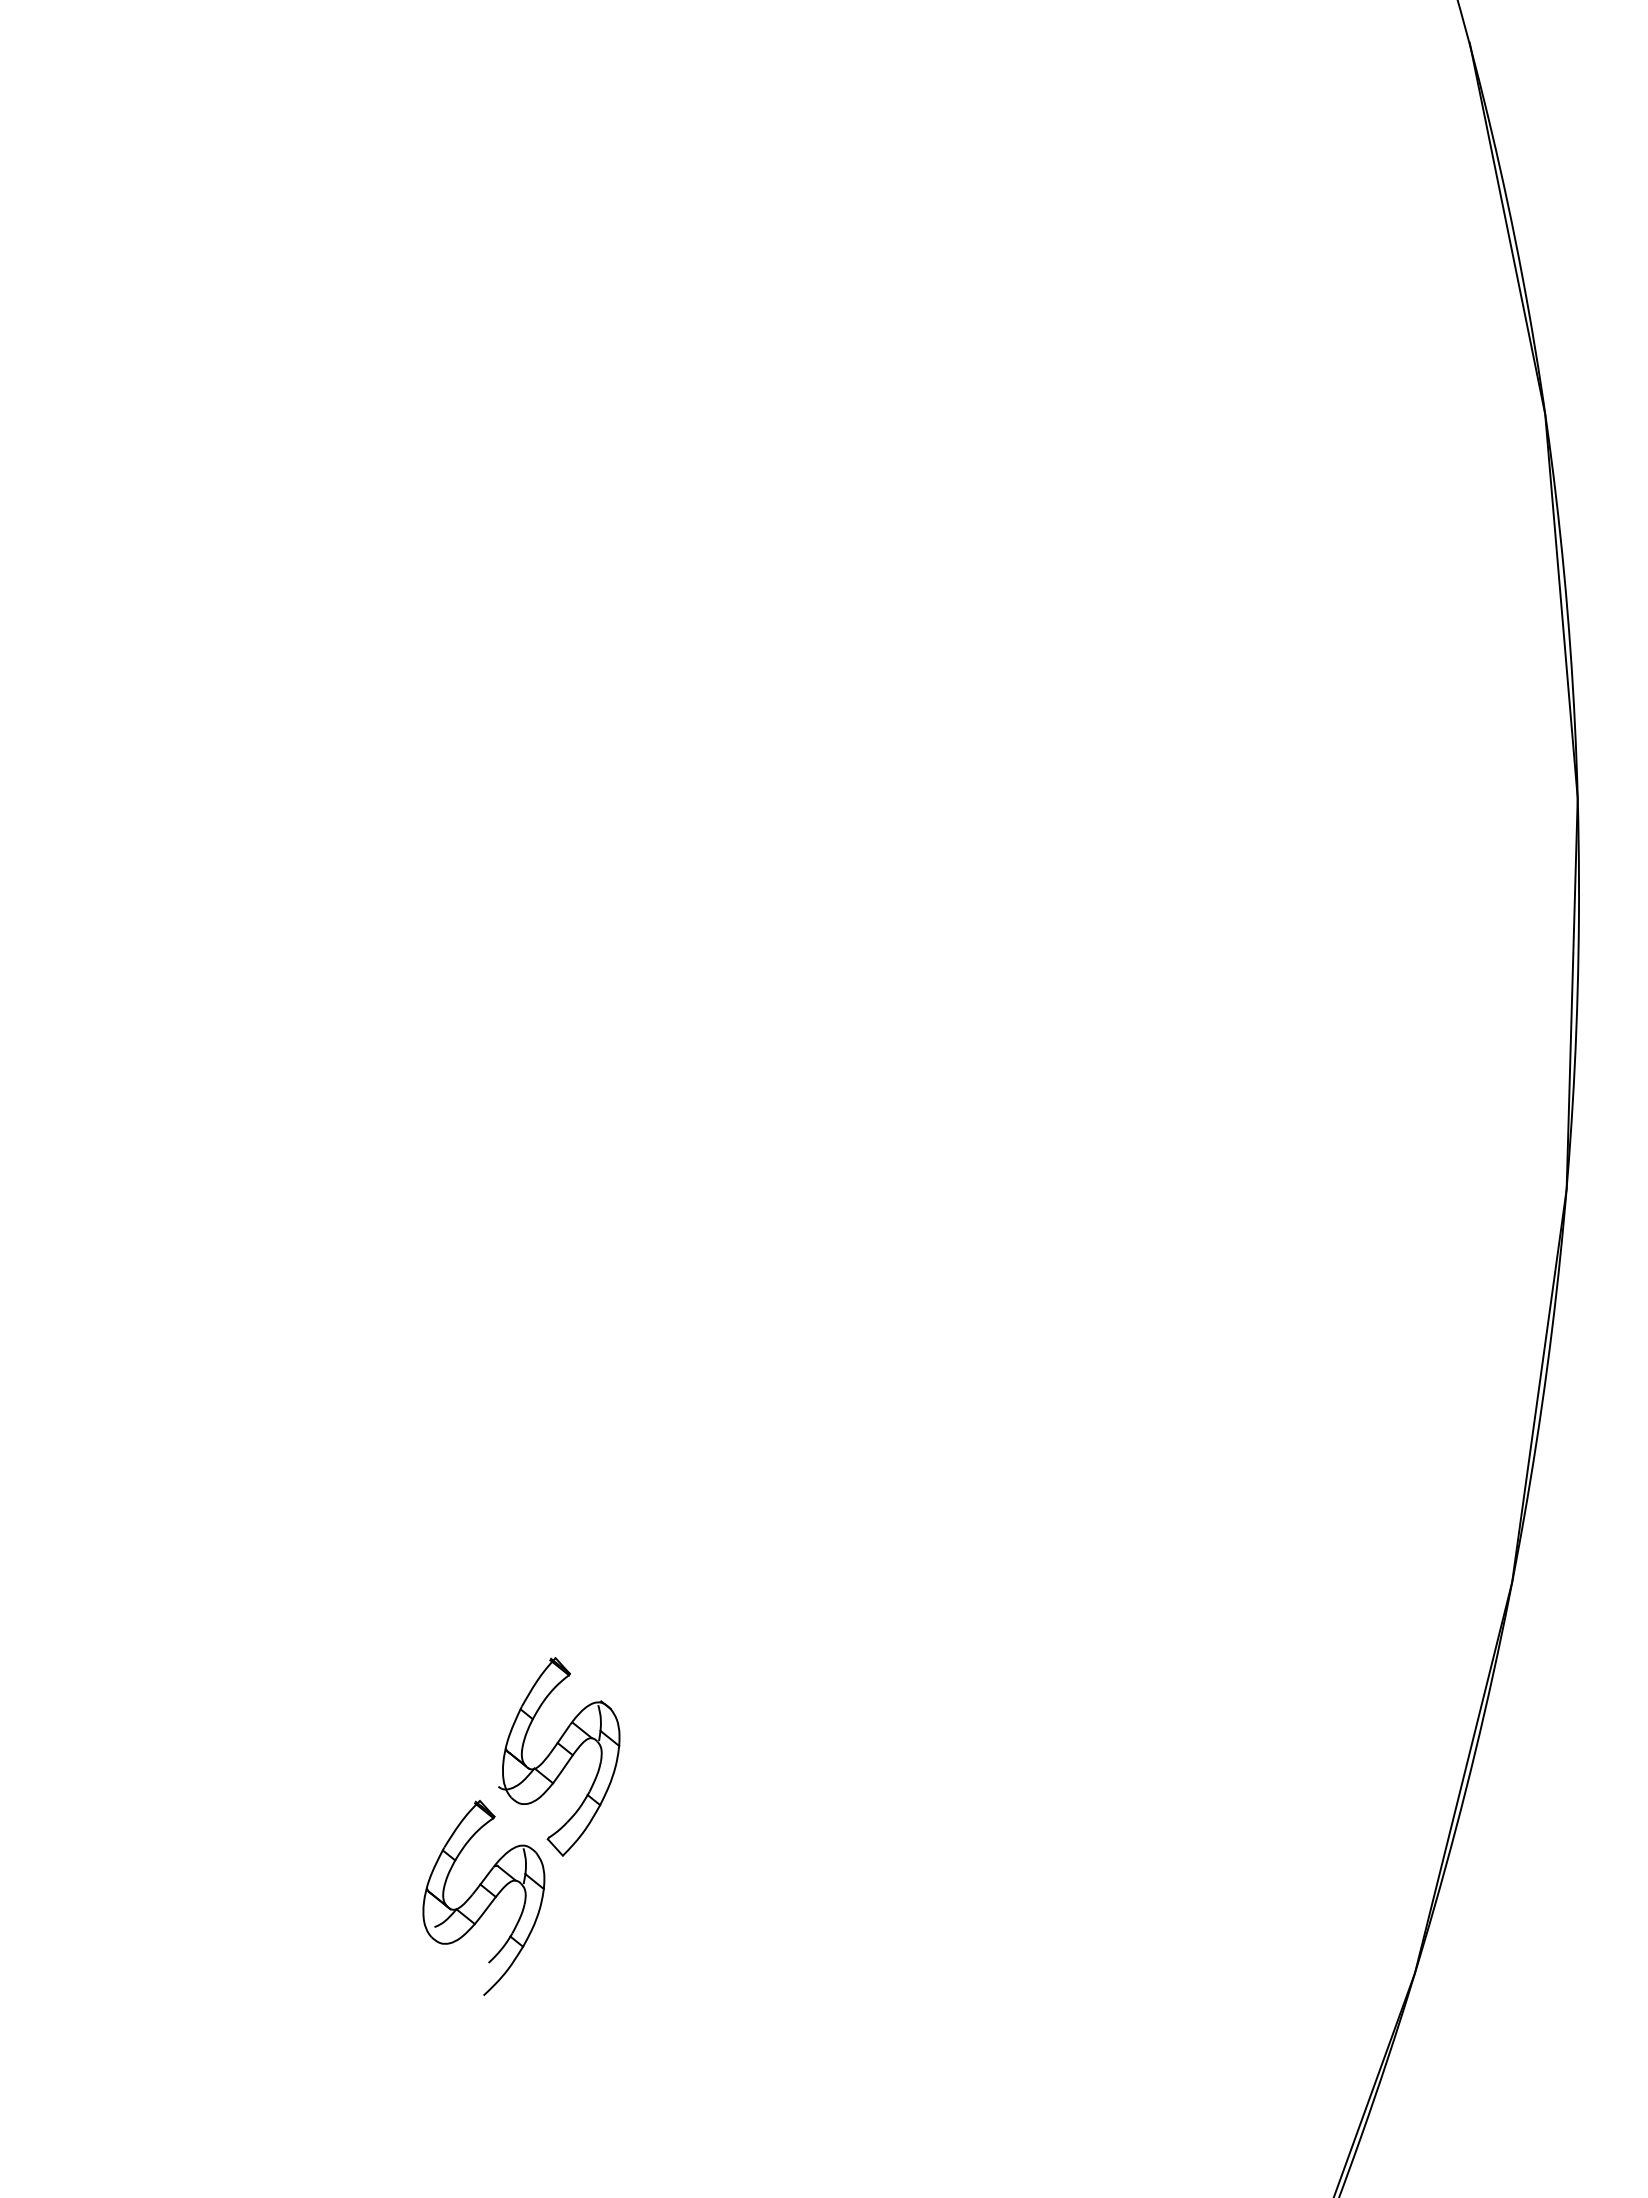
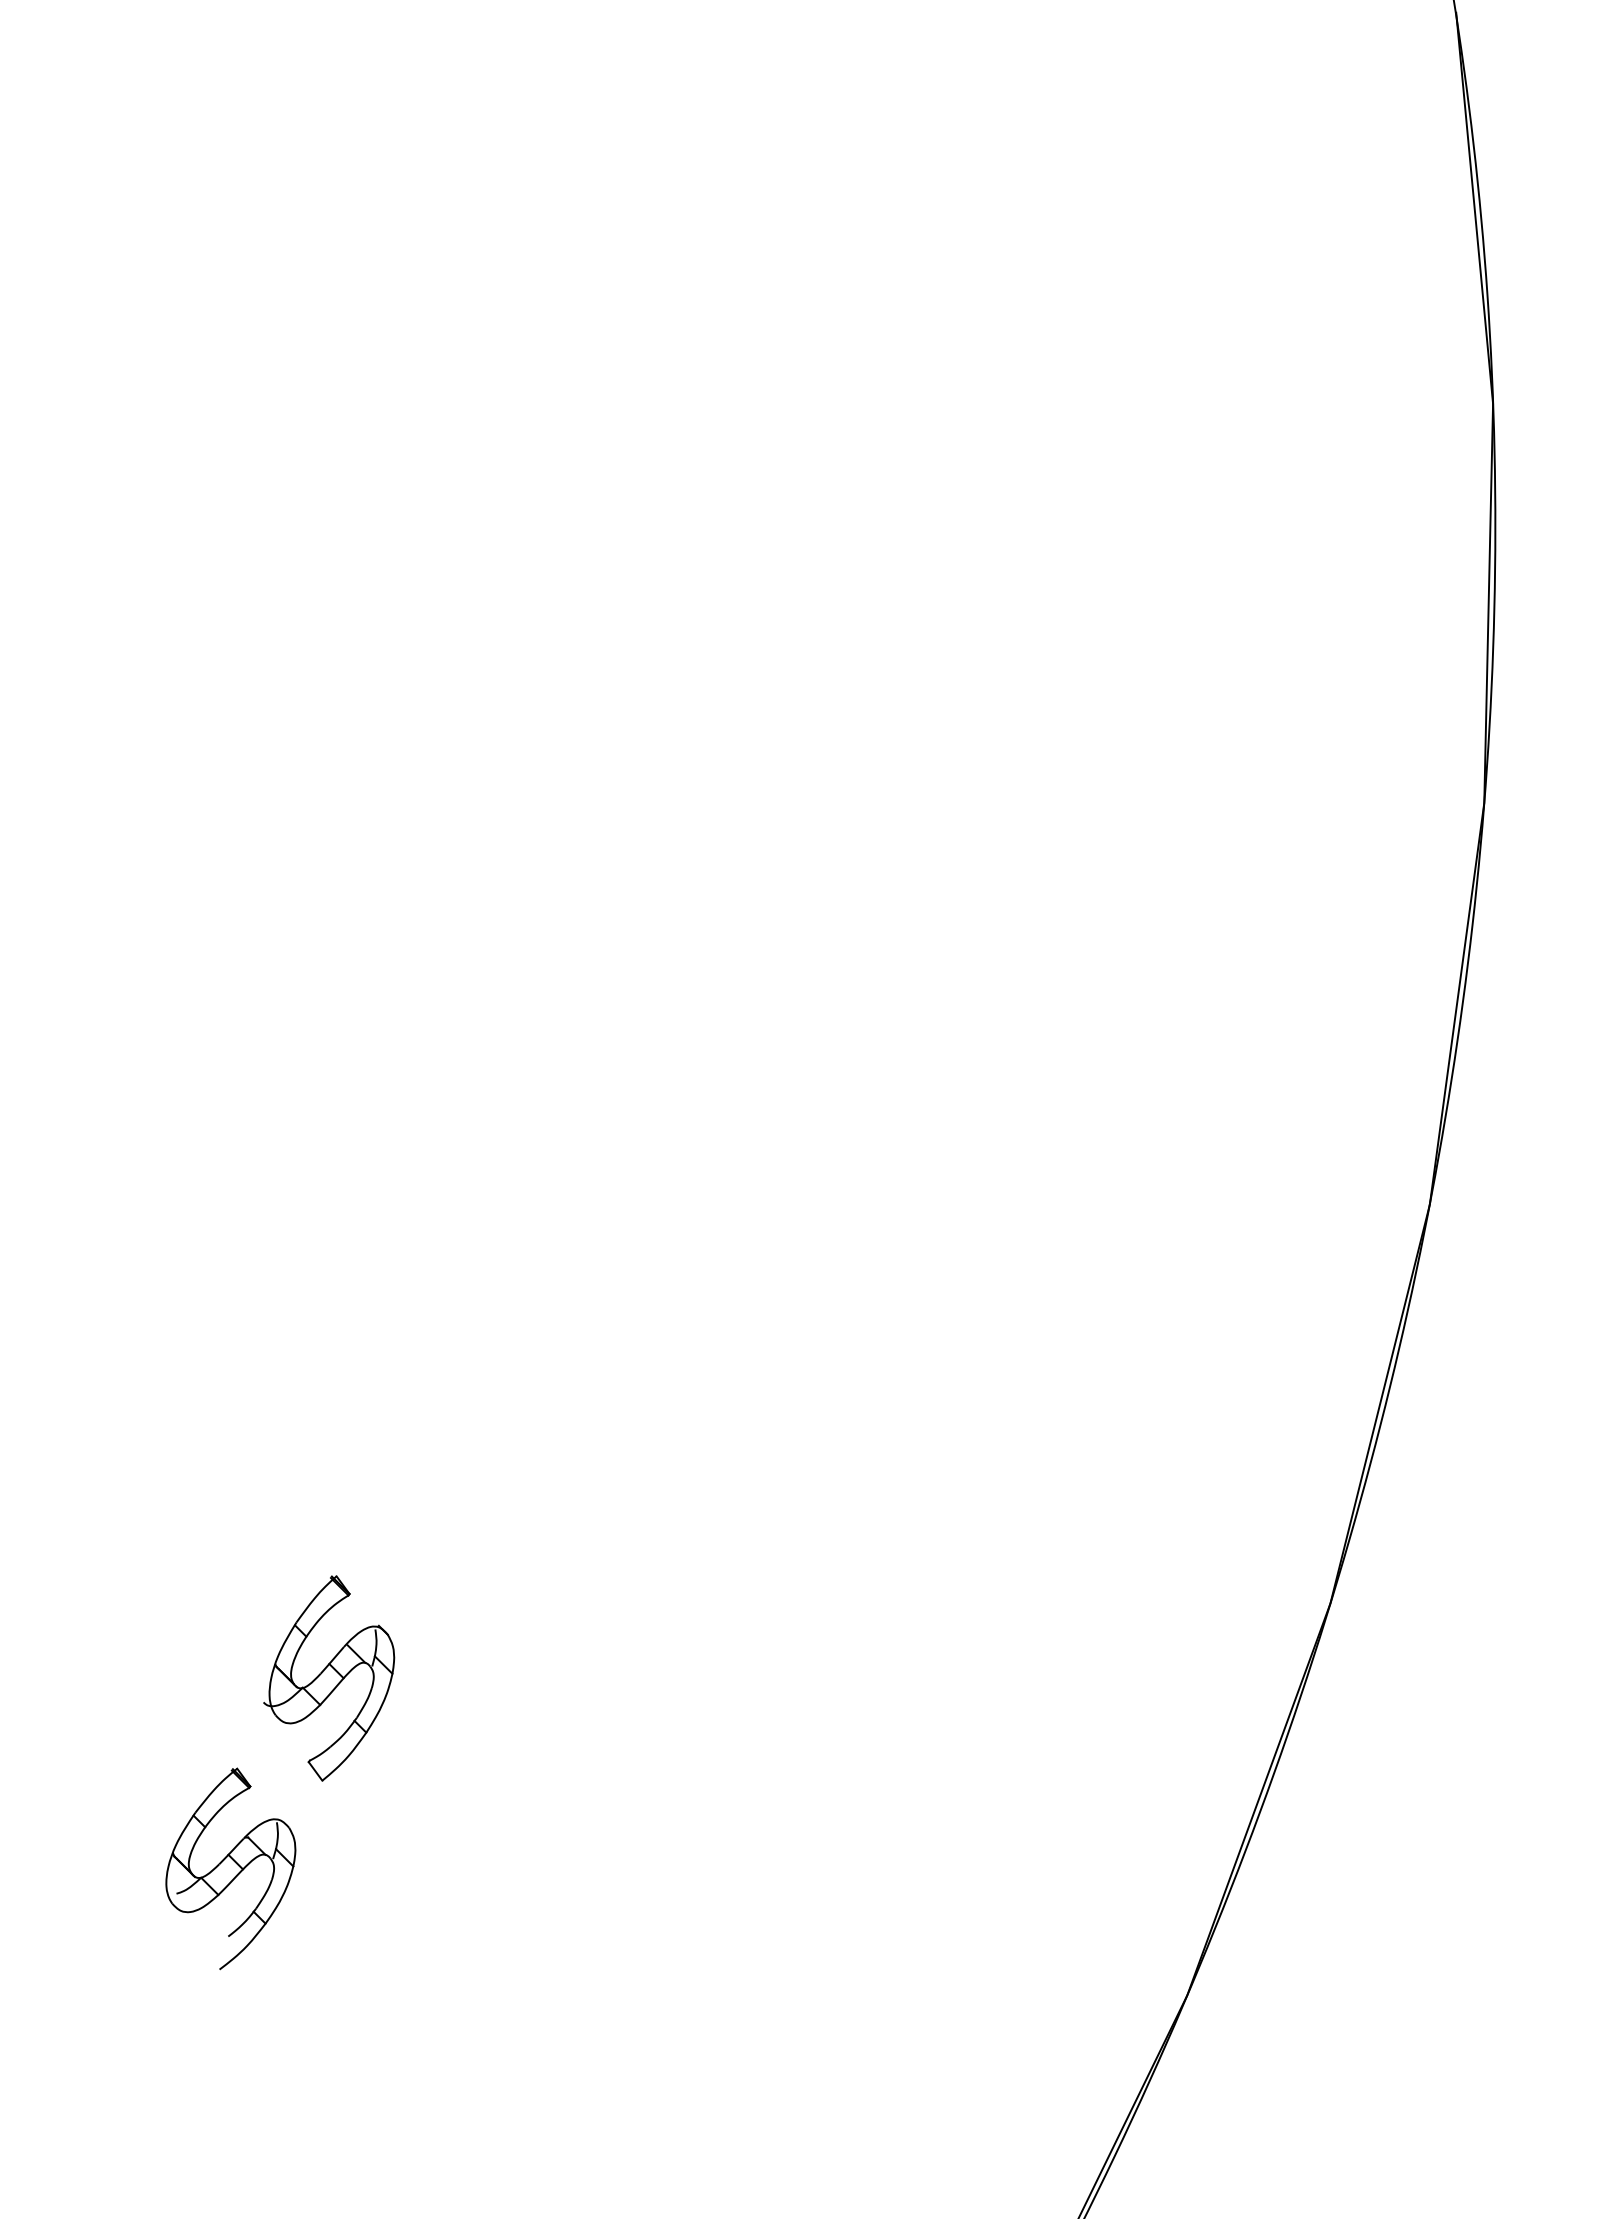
part: (483, 1897) -> (230, 1868), moved

